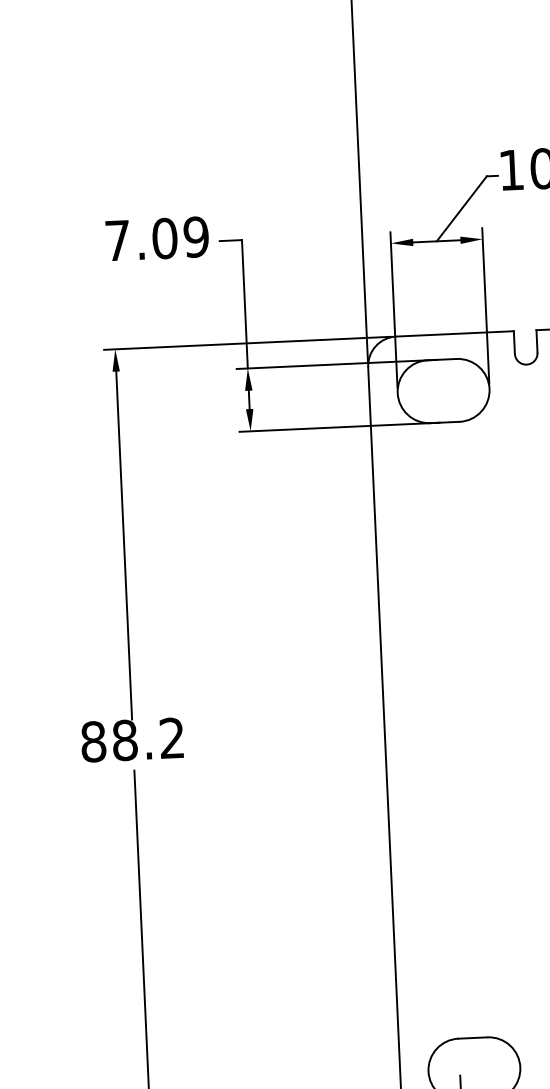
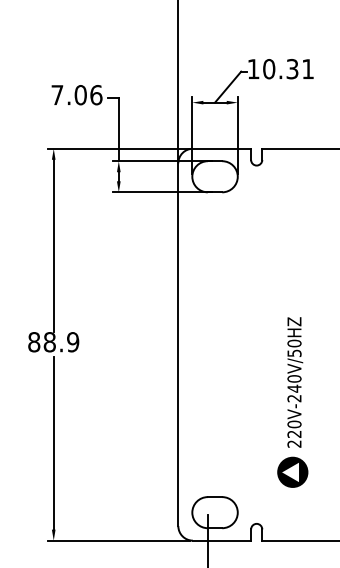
text: (196, 237) -> (96, 95), 7.09 -> 7.06
text: (172, 738) -> (73, 342), 88.2 -> 88.9

